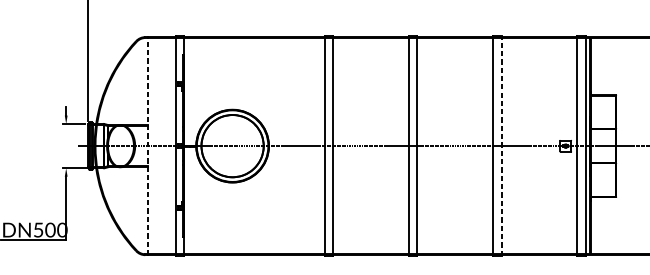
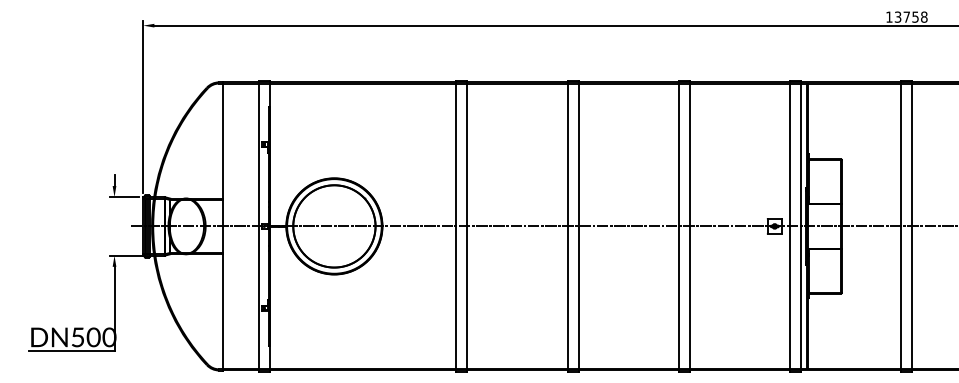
line: (148, 145) -> (223, 225), dashed -> solid
line: (501, 145) -> (689, 225), dashed -> solid

